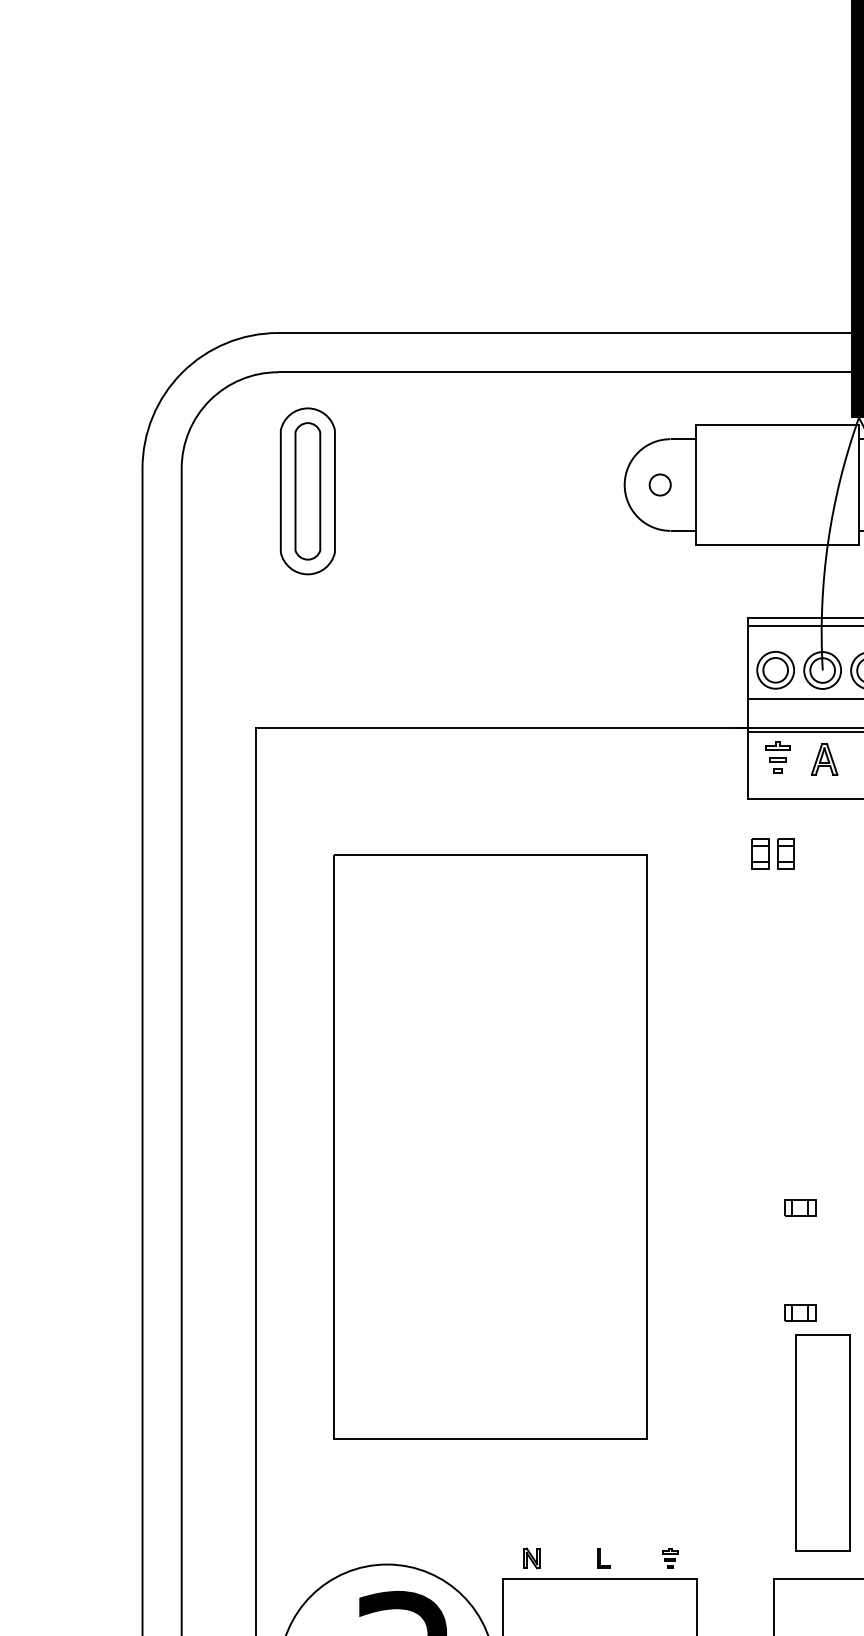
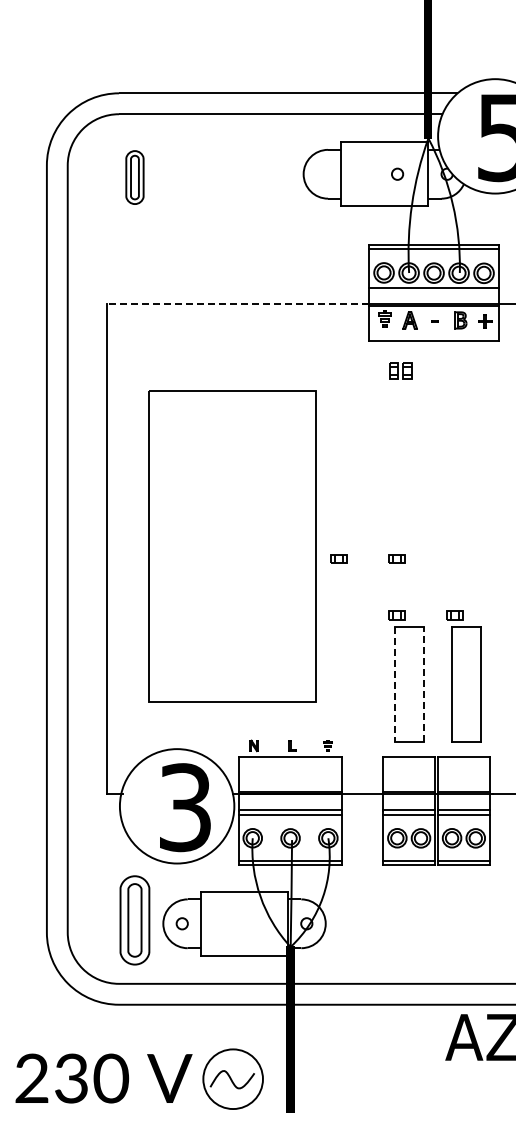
circle: (660, 483) -> (397, 173), moved
part: (307, 491) -> (134, 177), size x0.6
line: (500, 727) -> (237, 303), solid -> dashed
part: (772, 853) -> (400, 370), moved
part: (491, 1146) -> (232, 546), moved
part: (690, 1206) -> (338, 558), added
line: (795, 1443) -> (394, 684), solid -> dashed
line: (849, 1443) -> (423, 684), solid -> dashed

